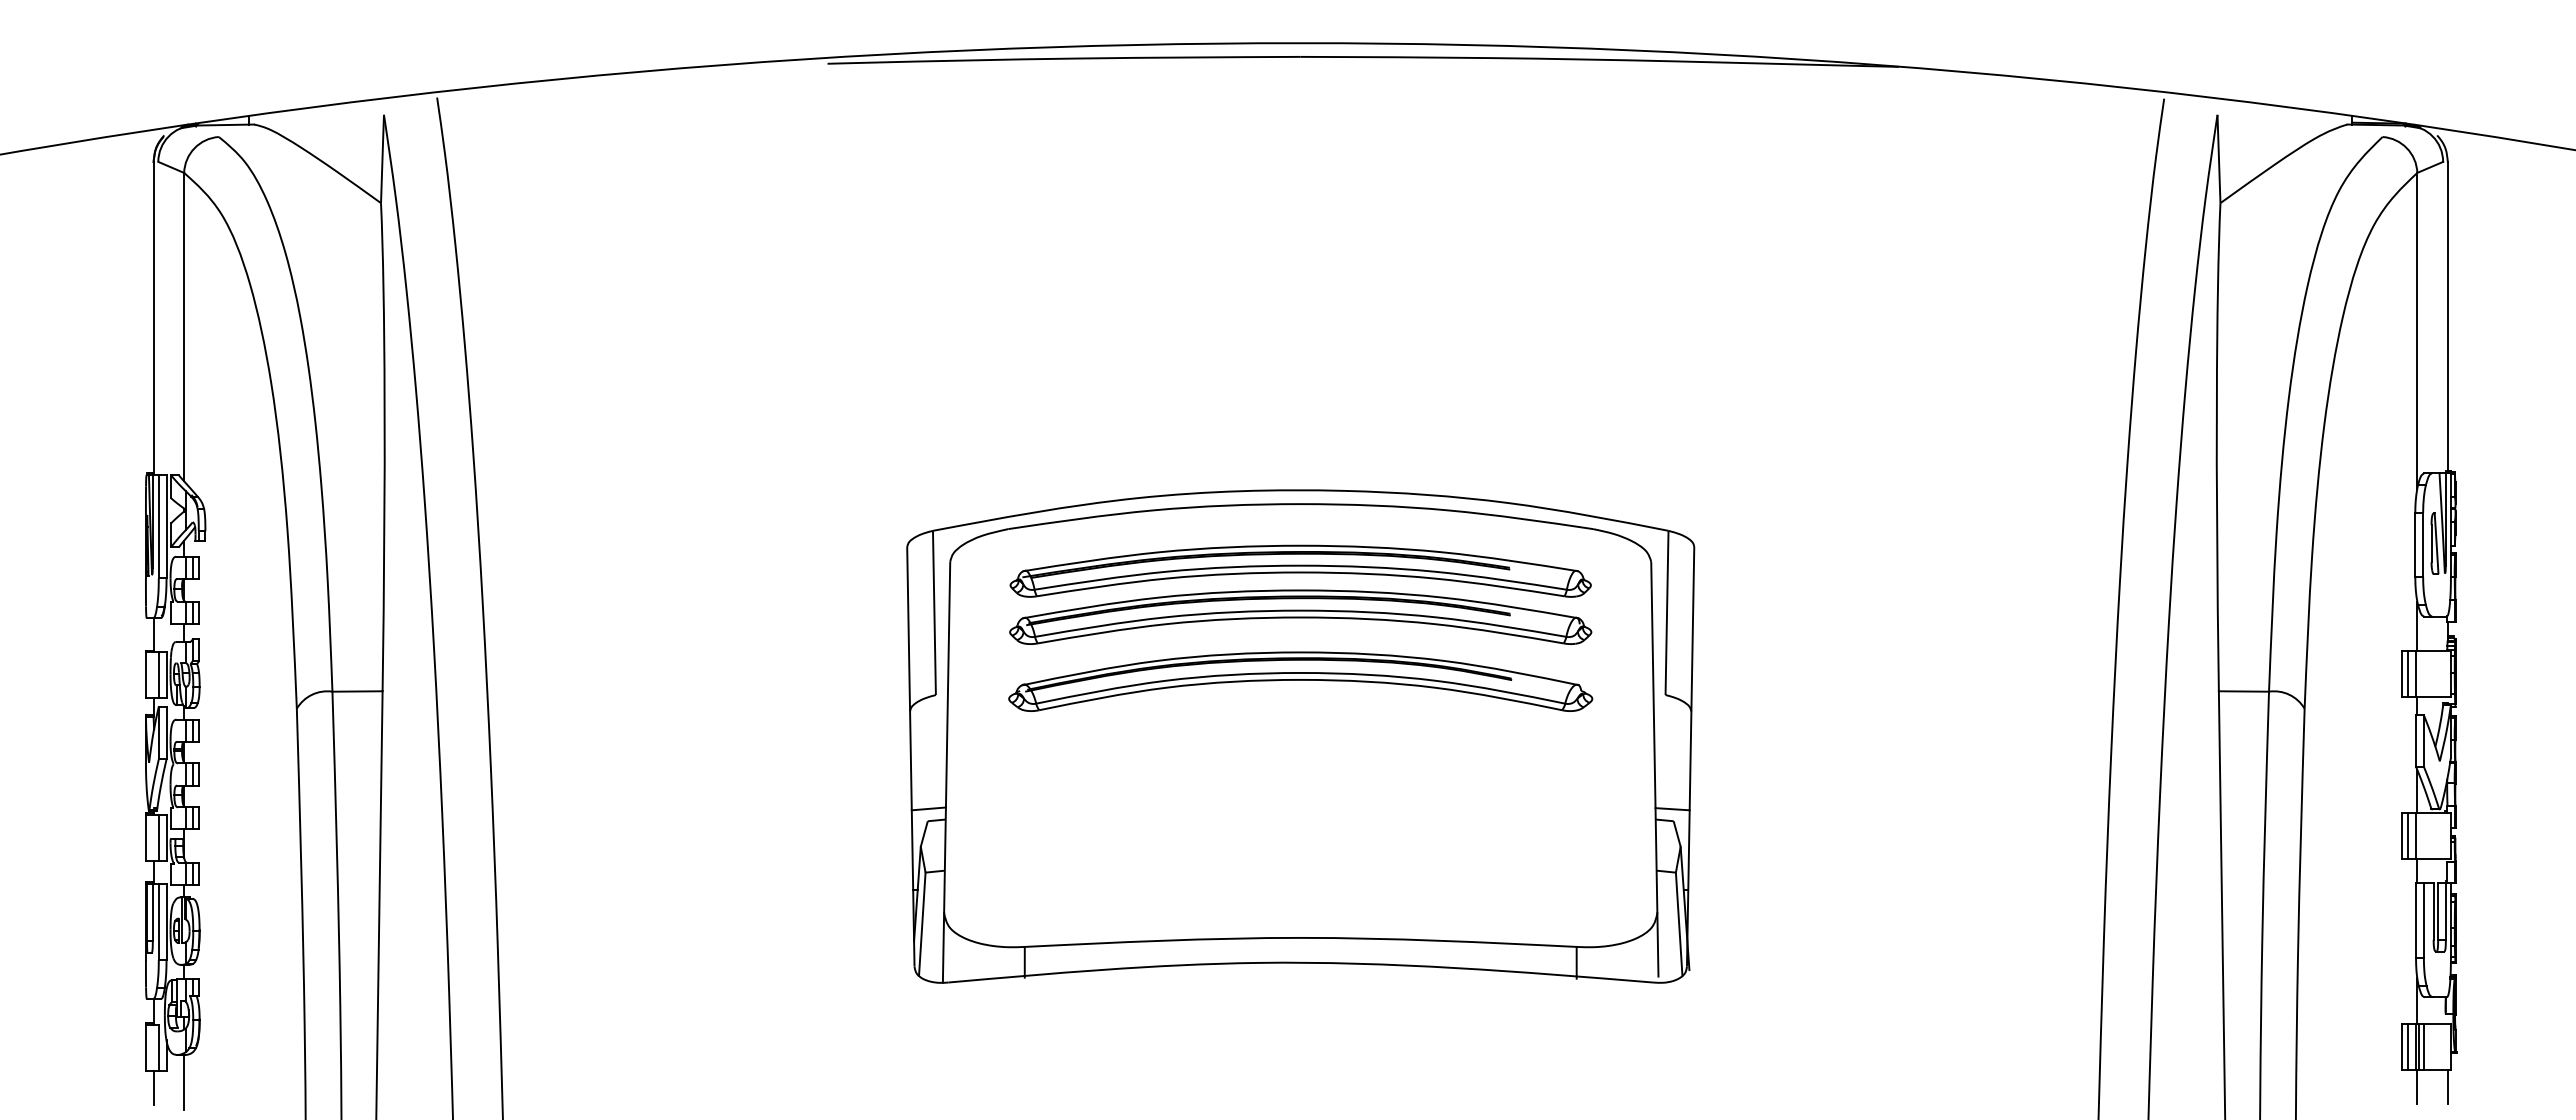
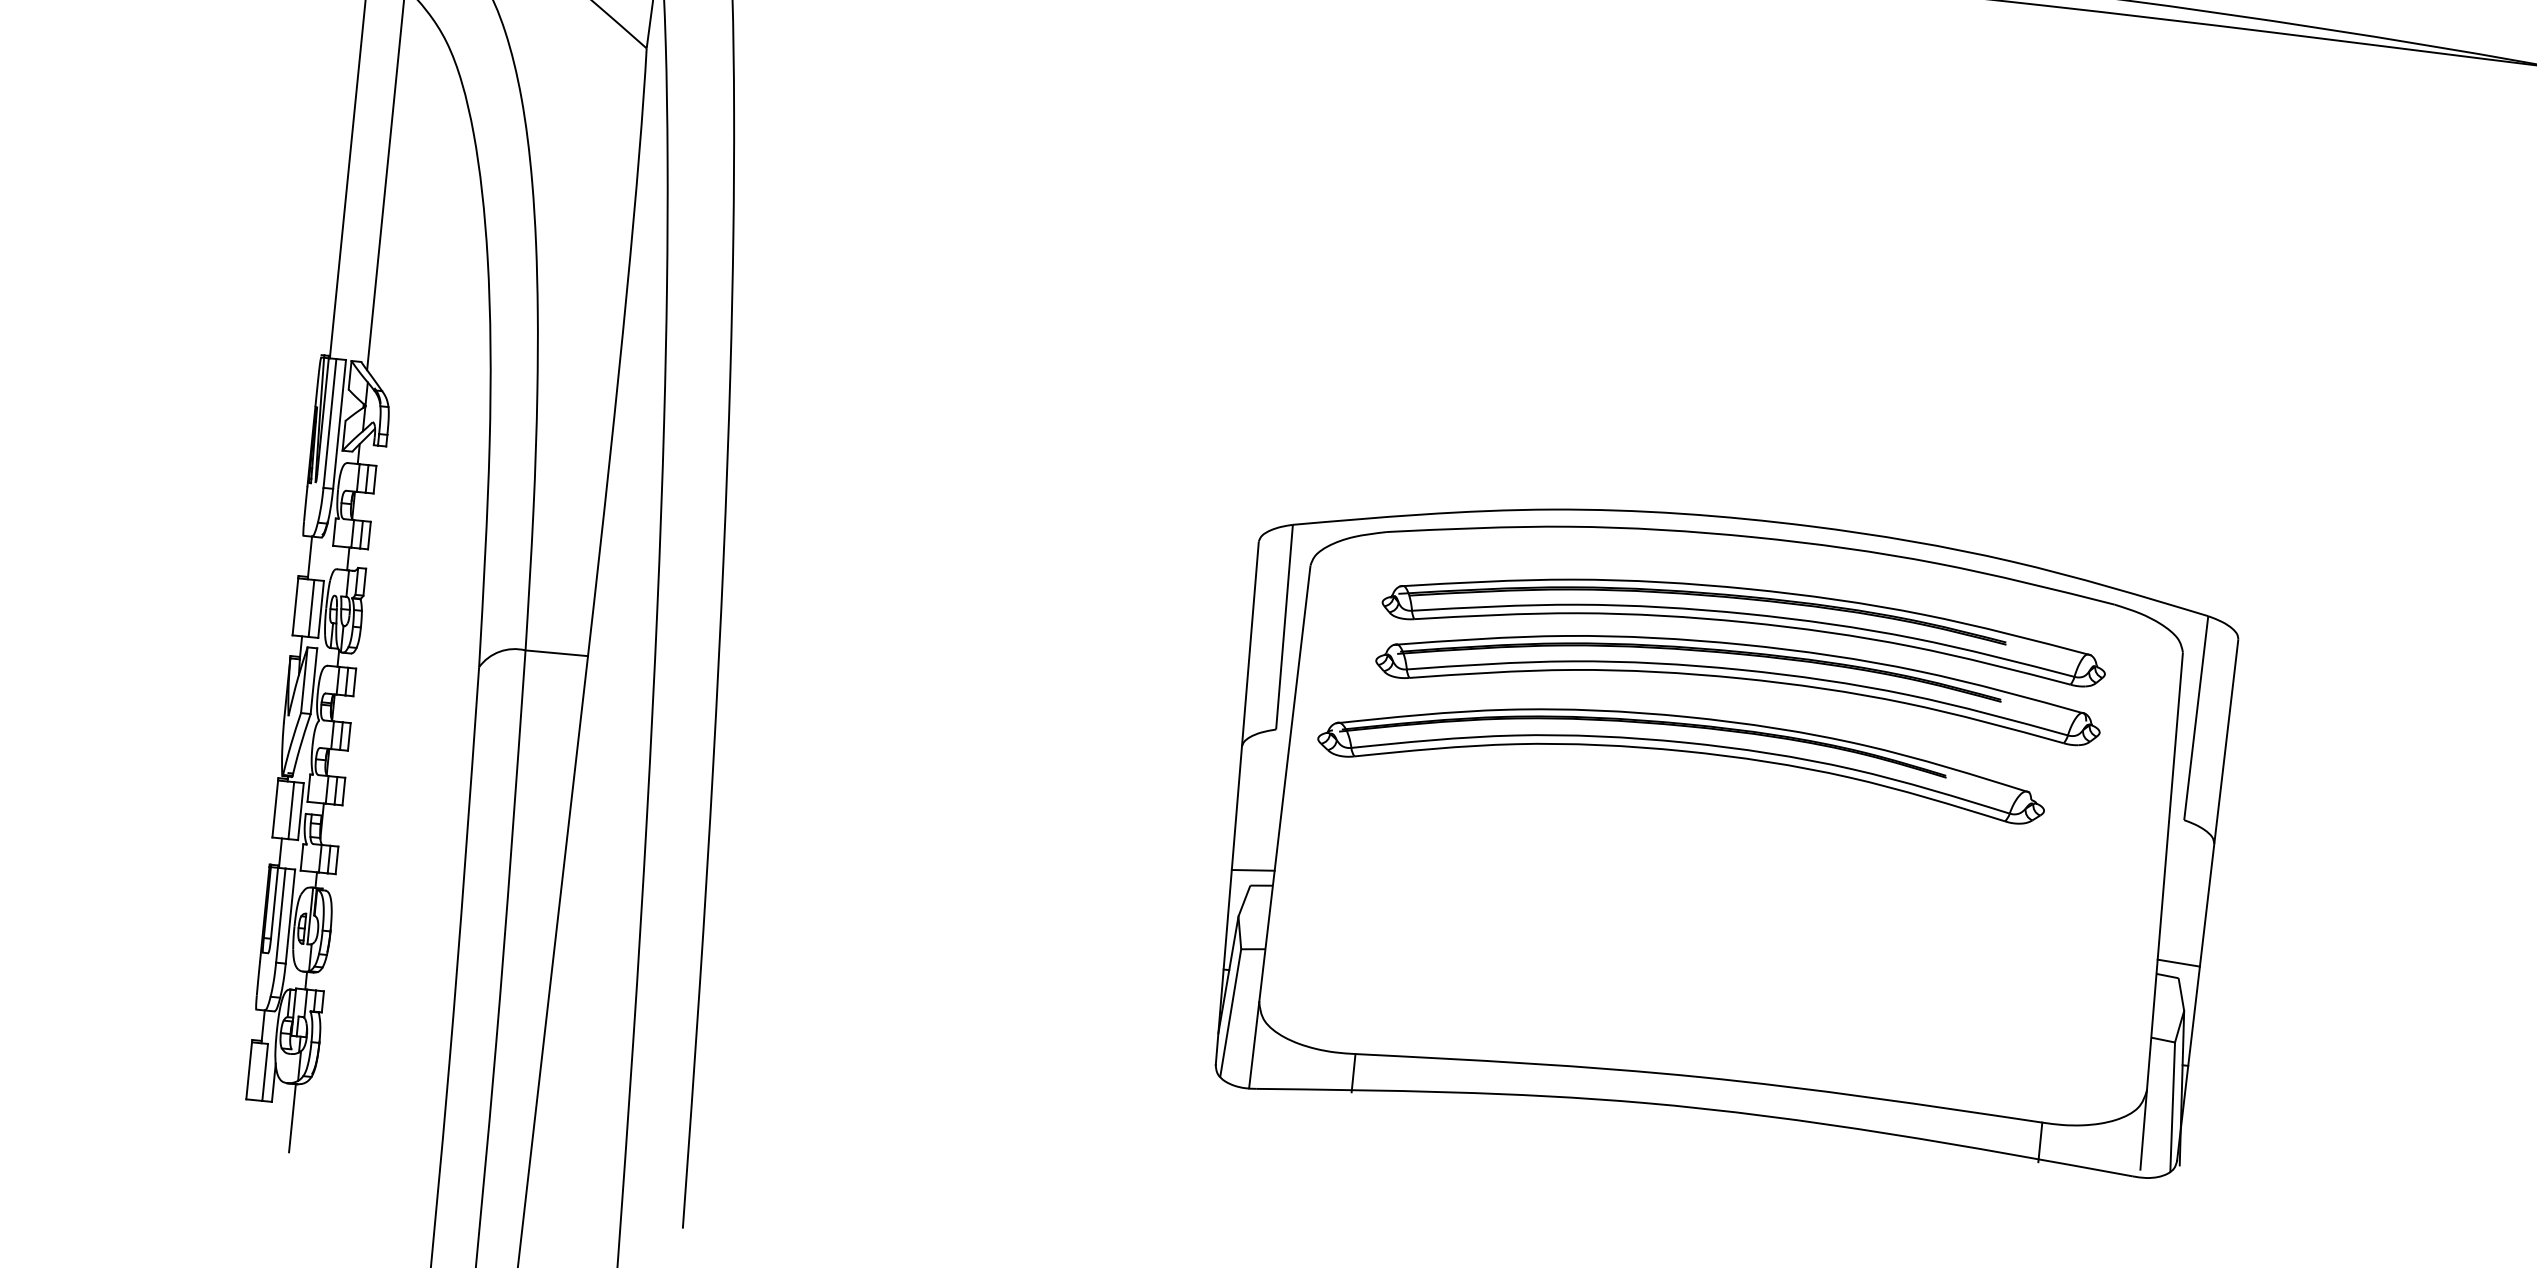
part: (1300, 681) -> (1683, 753), moved
line: (153, 1088) -> (253, 1122), removed

